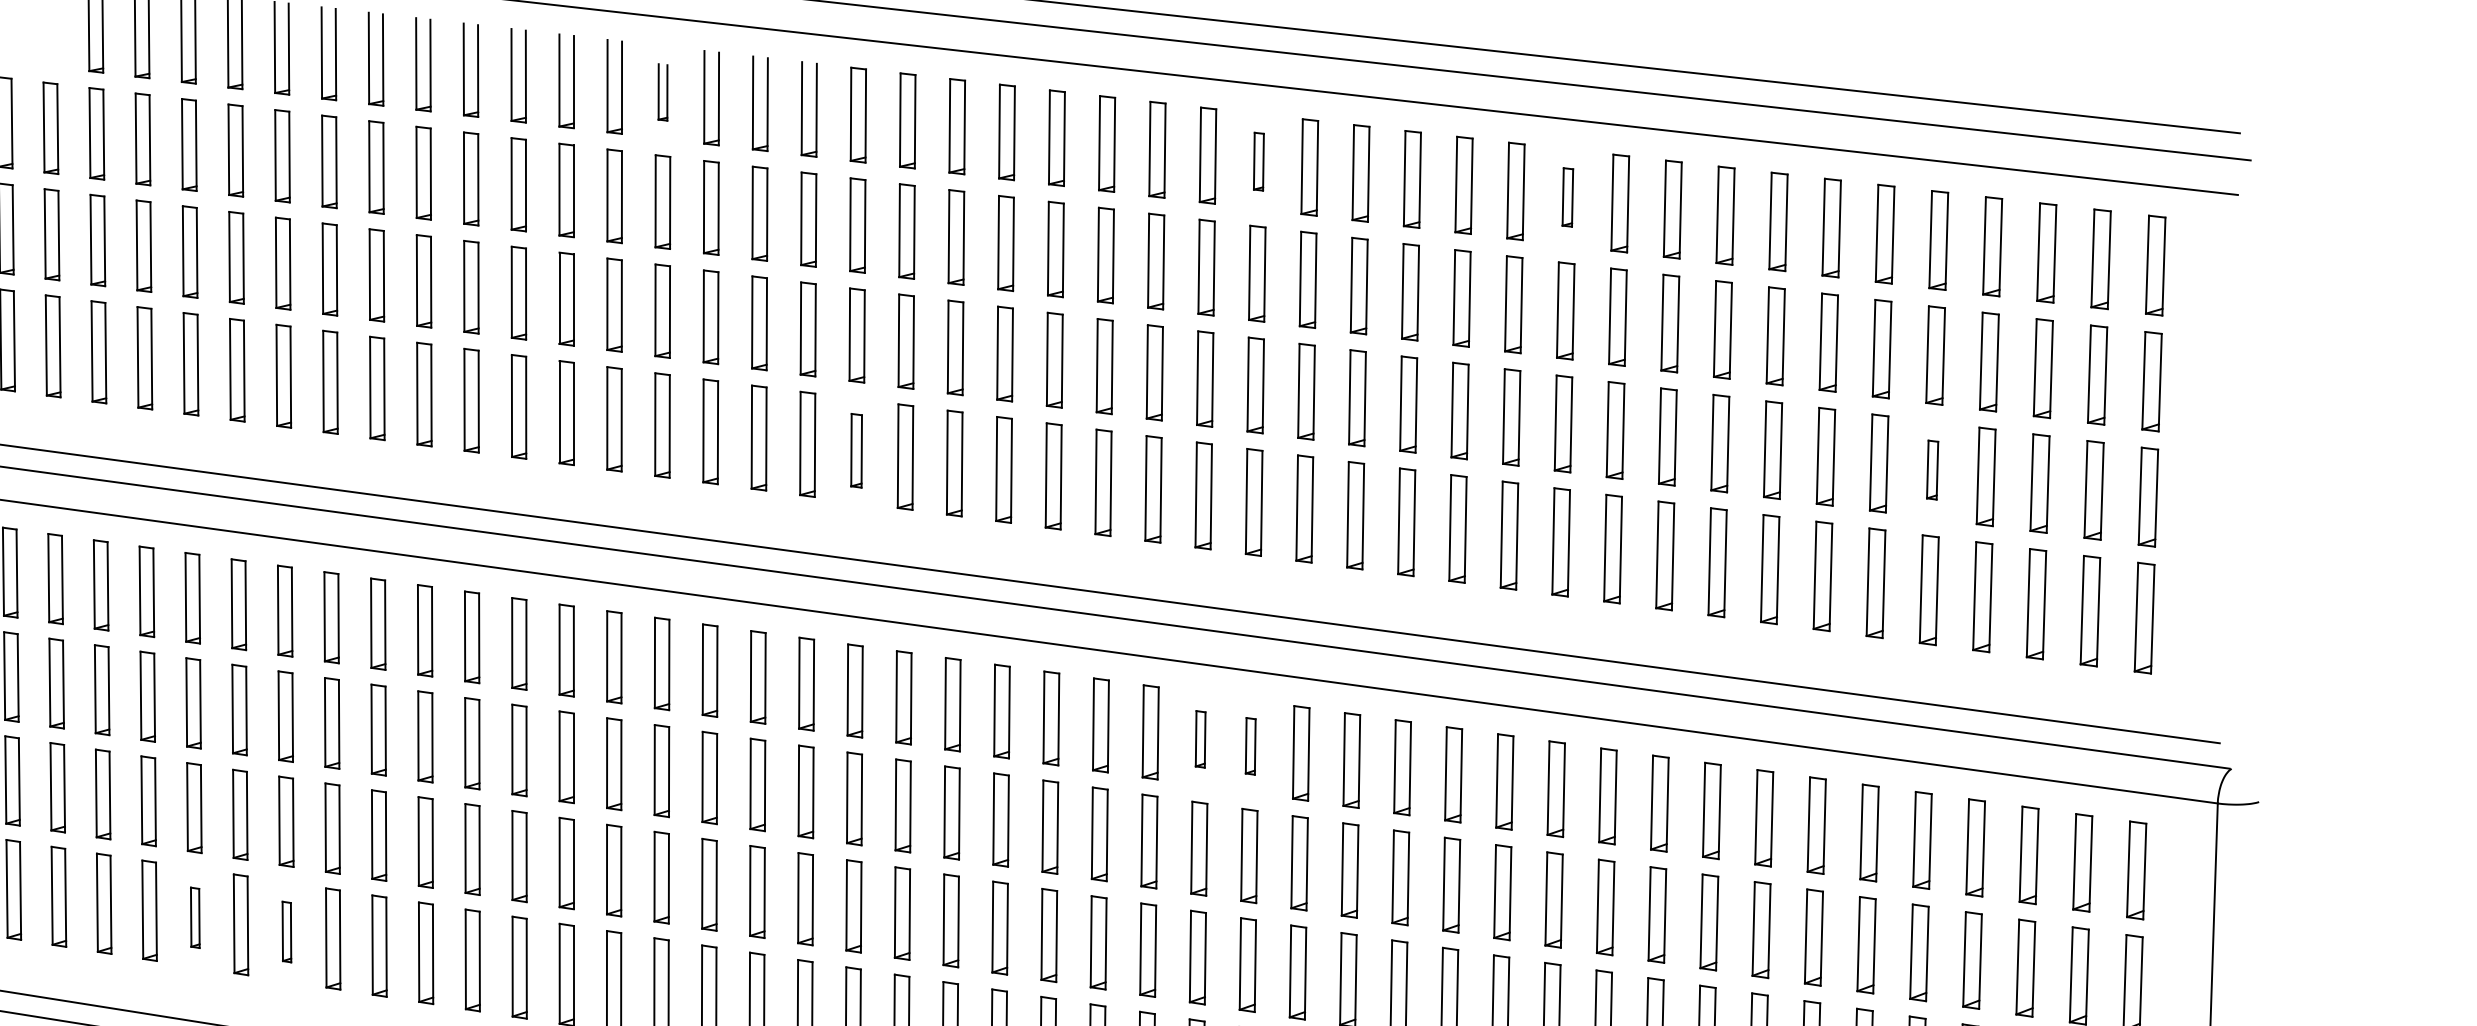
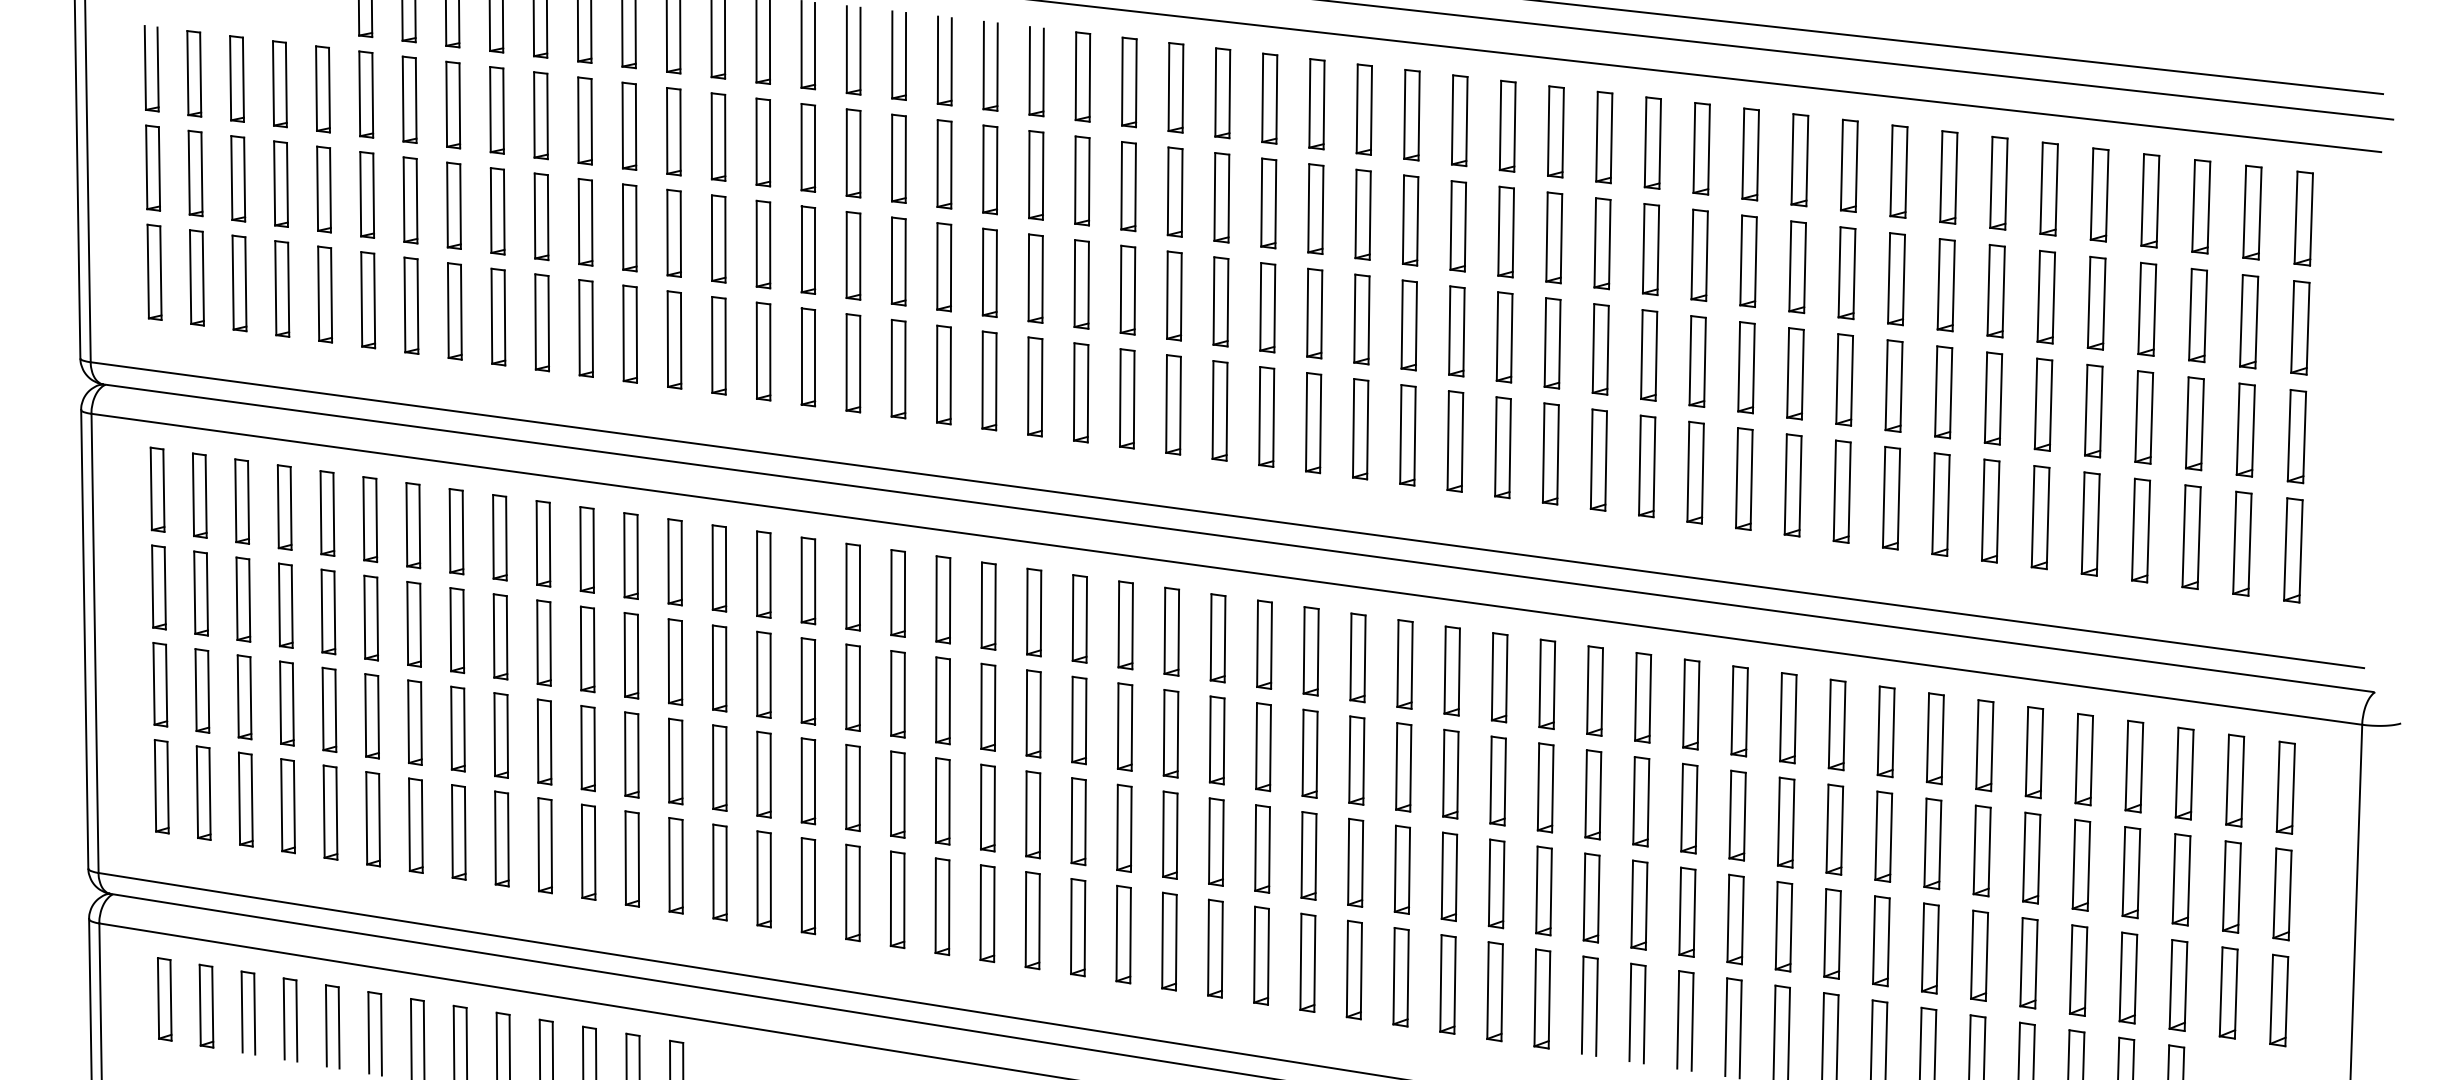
part: (662, 92) -> (898, 55), size x1.67
part: (1258, 161) -> (1459, 120), size x1.67
part: (1567, 197) -> (1750, 154), size x1.67
part: (856, 450) -> (1081, 392), size x1.43
part: (1932, 469) -> (2093, 410), size x1.67
part: (1200, 739) -> (1404, 664), size x1.67
part: (1250, 745) -> (1451, 670), size x1.67
part: (194, 917) -> (458, 832), size x1.67
part: (286, 931) -> (544, 845), size x1.67

